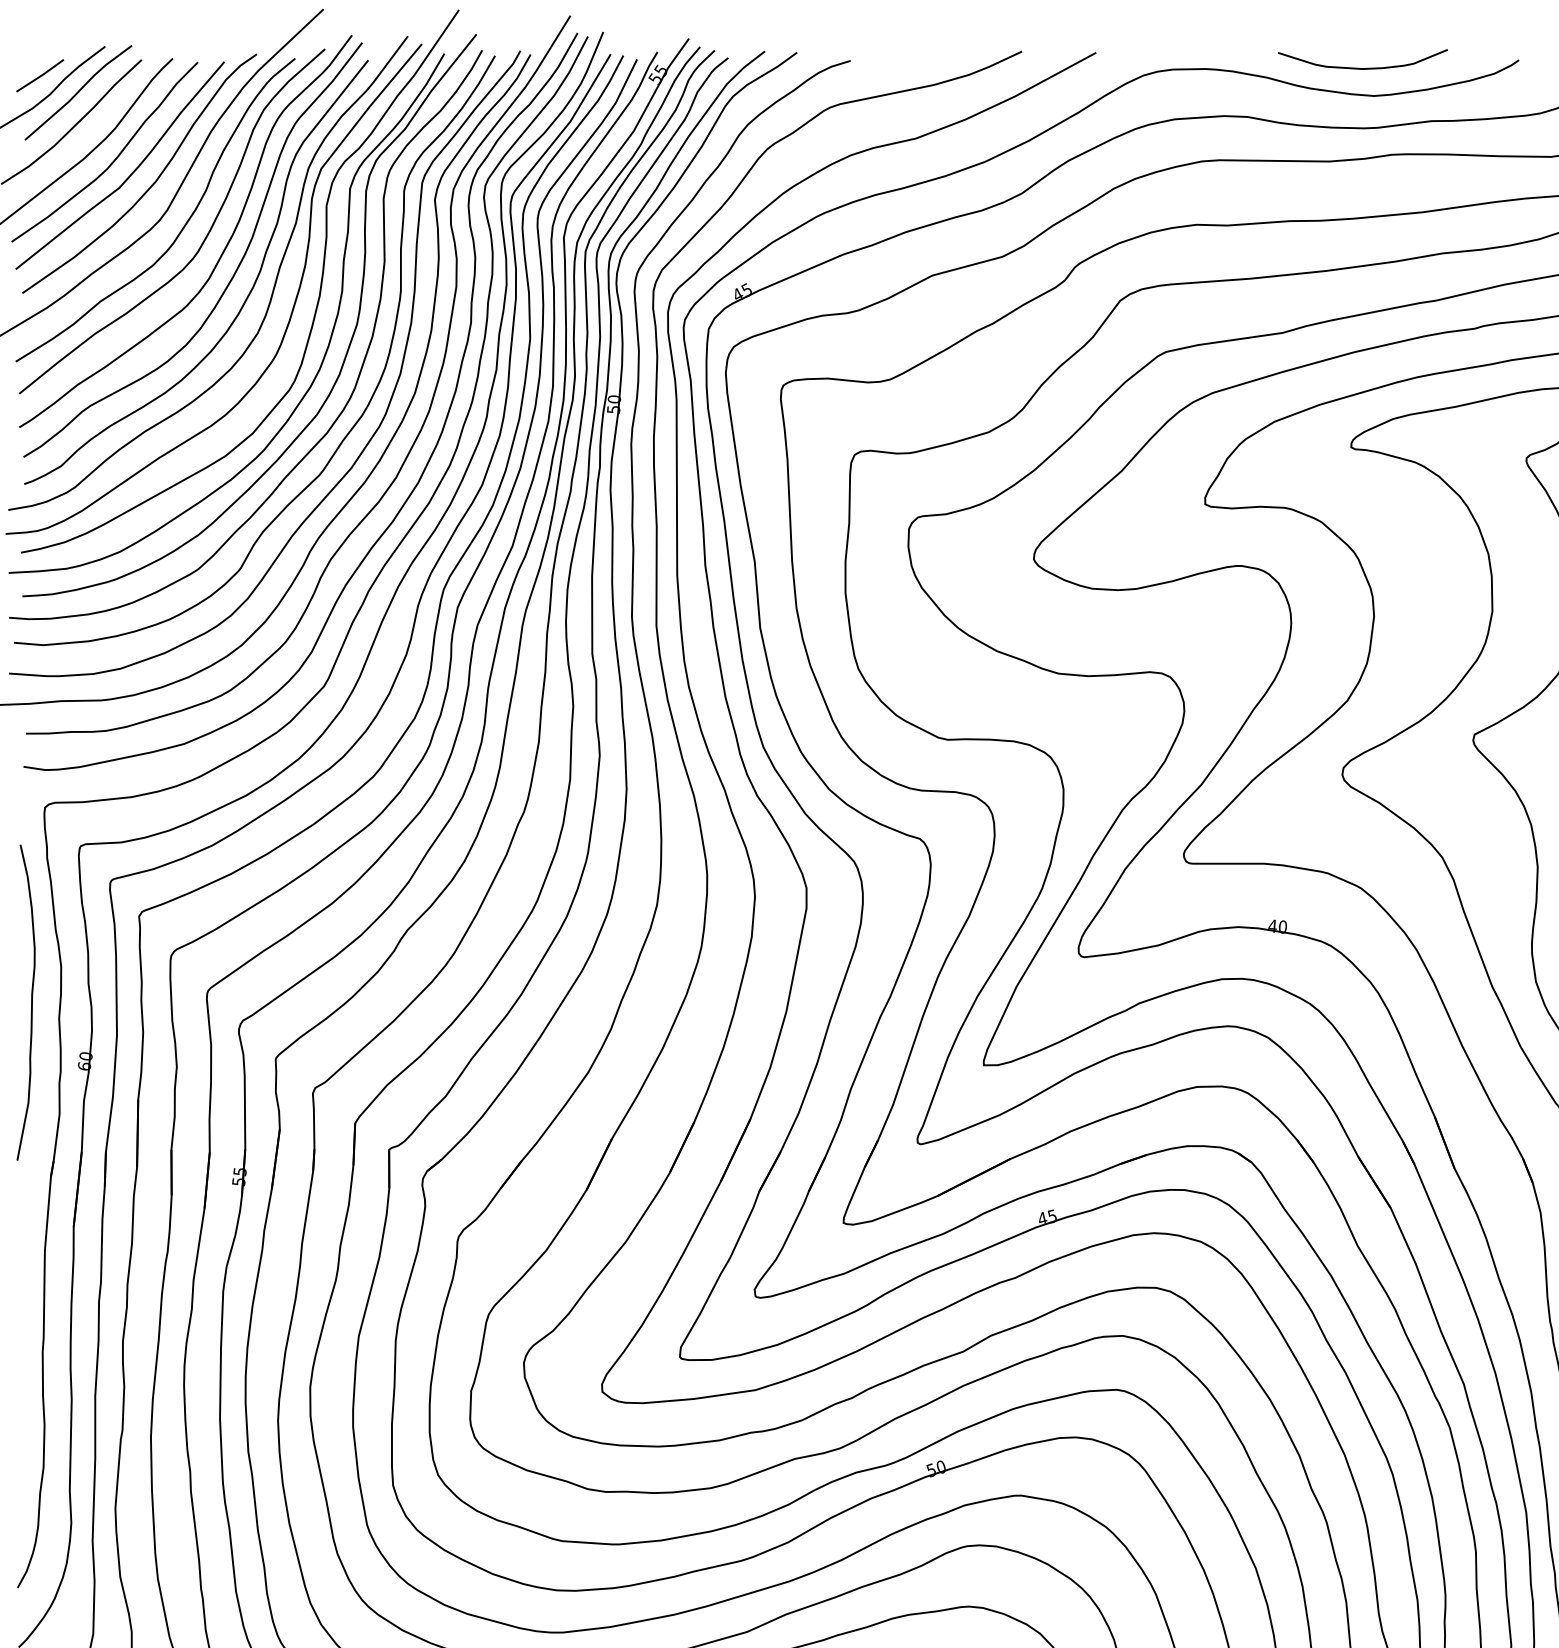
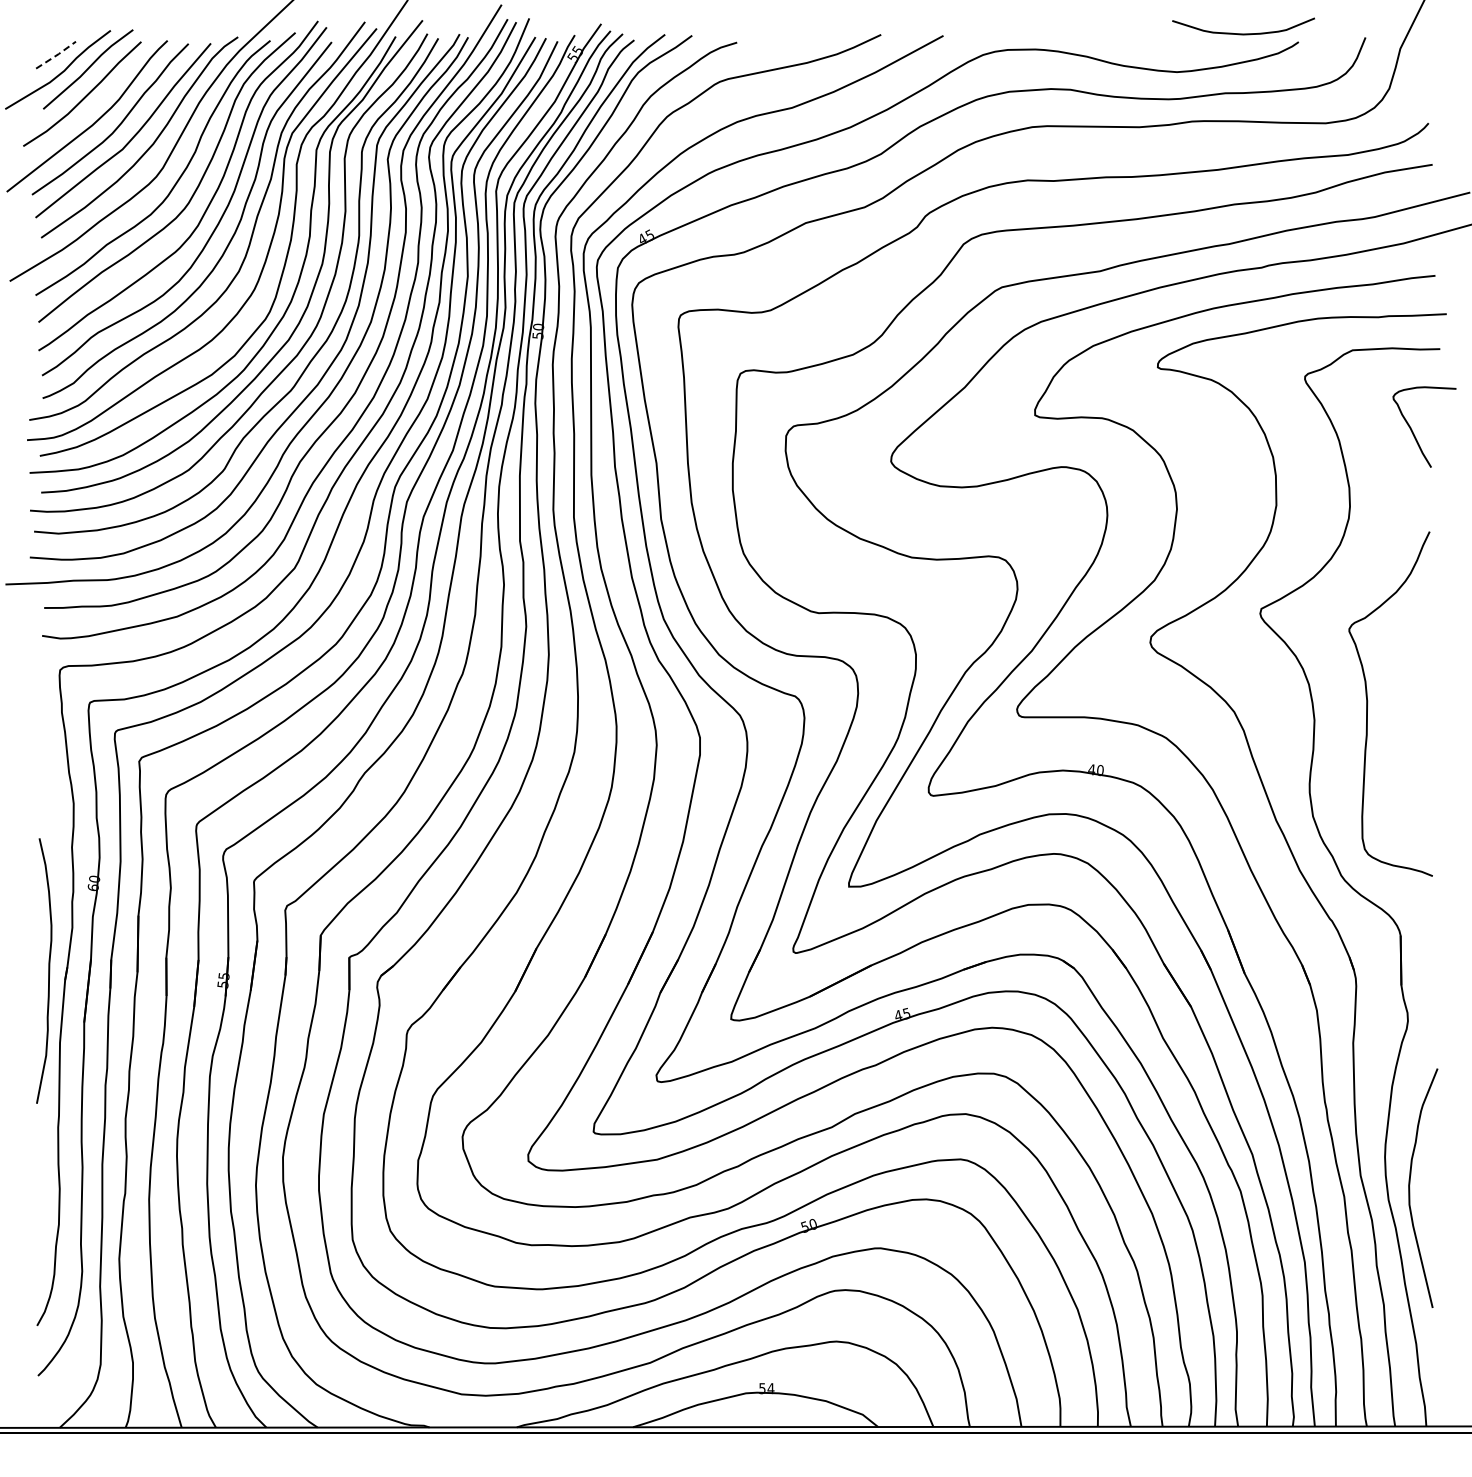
curve: (1362, 67) -> (1243, 33), moved
line: (41, 76) -> (57, 55), solid -> dashed
curve: (31, 1002) -> (48, 970), moved

